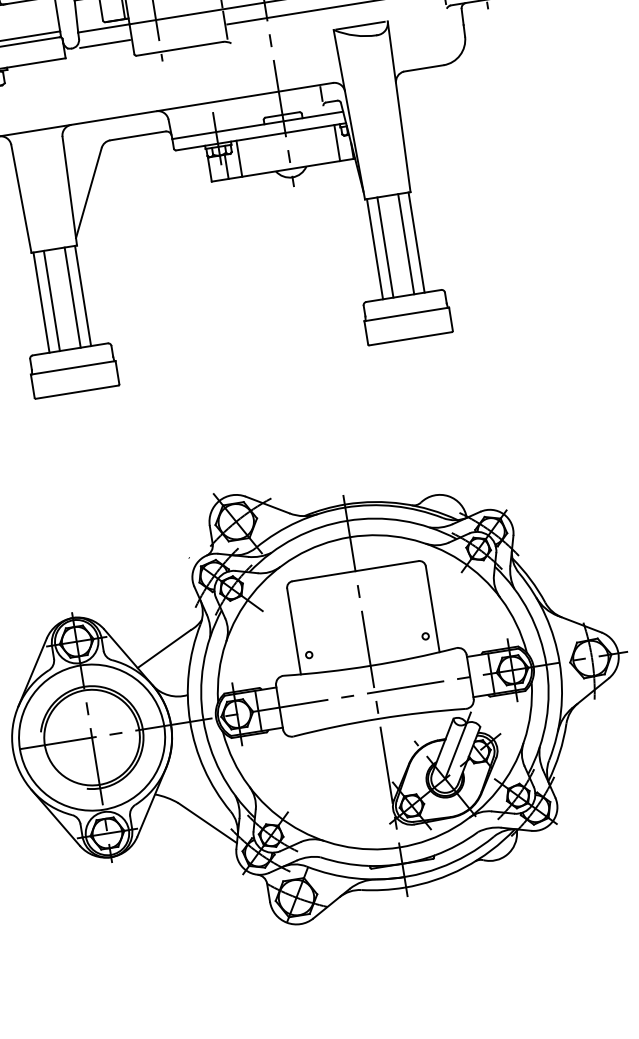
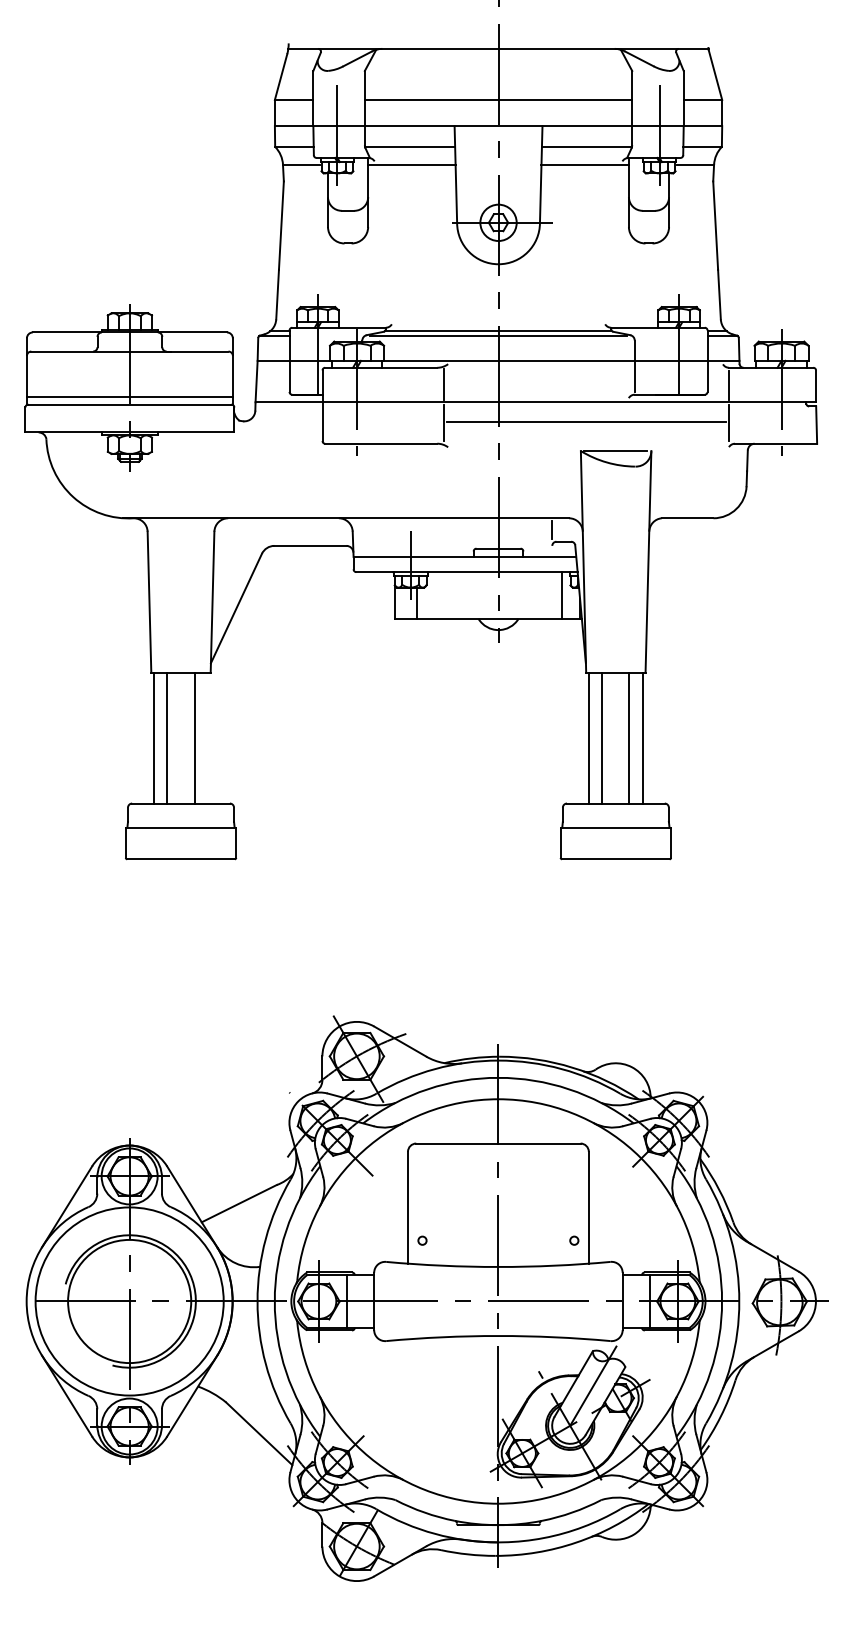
line: (105, 44) -> (287, 422), removed
line: (239, 158) -> (434, 595), removed
line: (83, 295) -> (208, 737), removed

